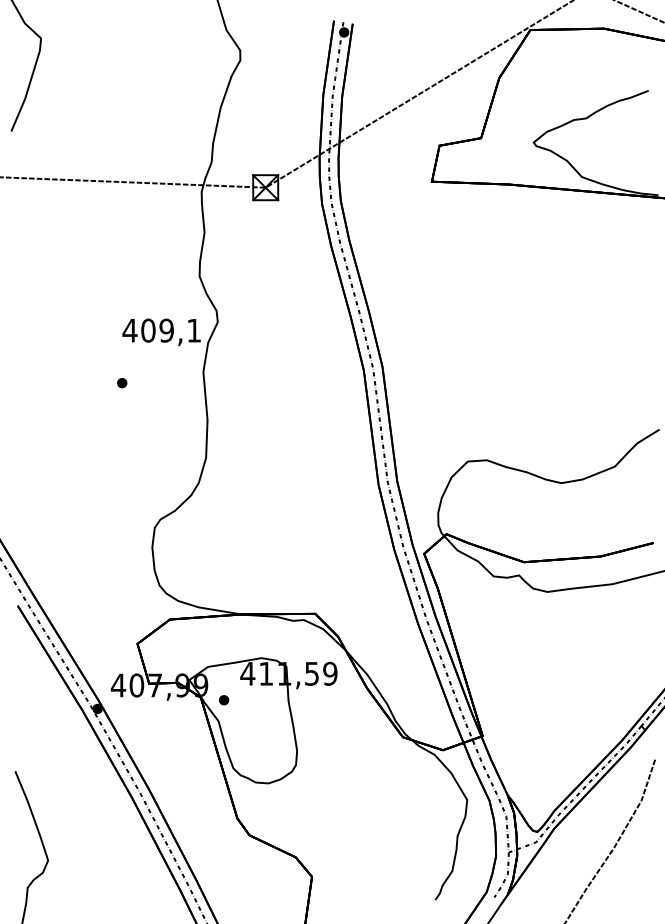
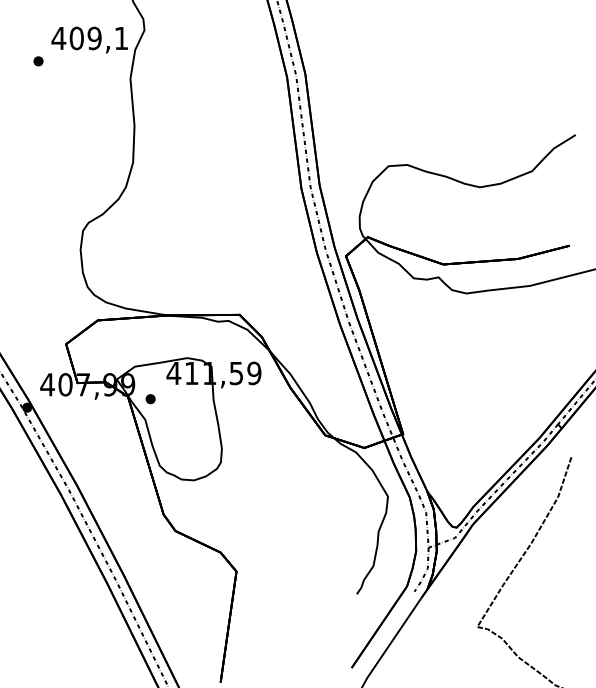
part: (122, 383) -> (38, 61), moved

